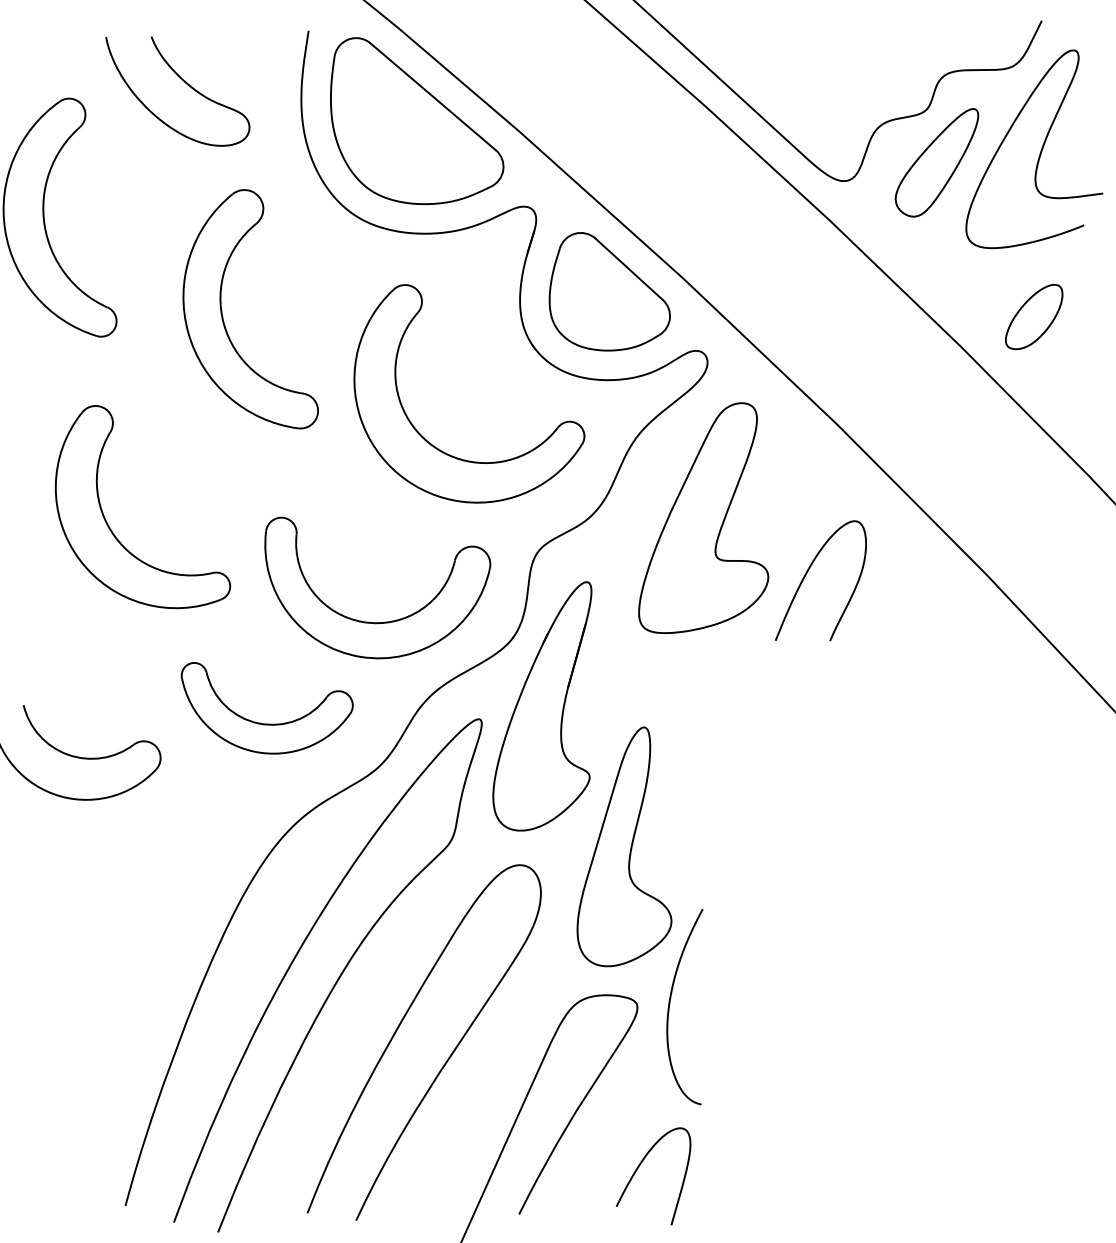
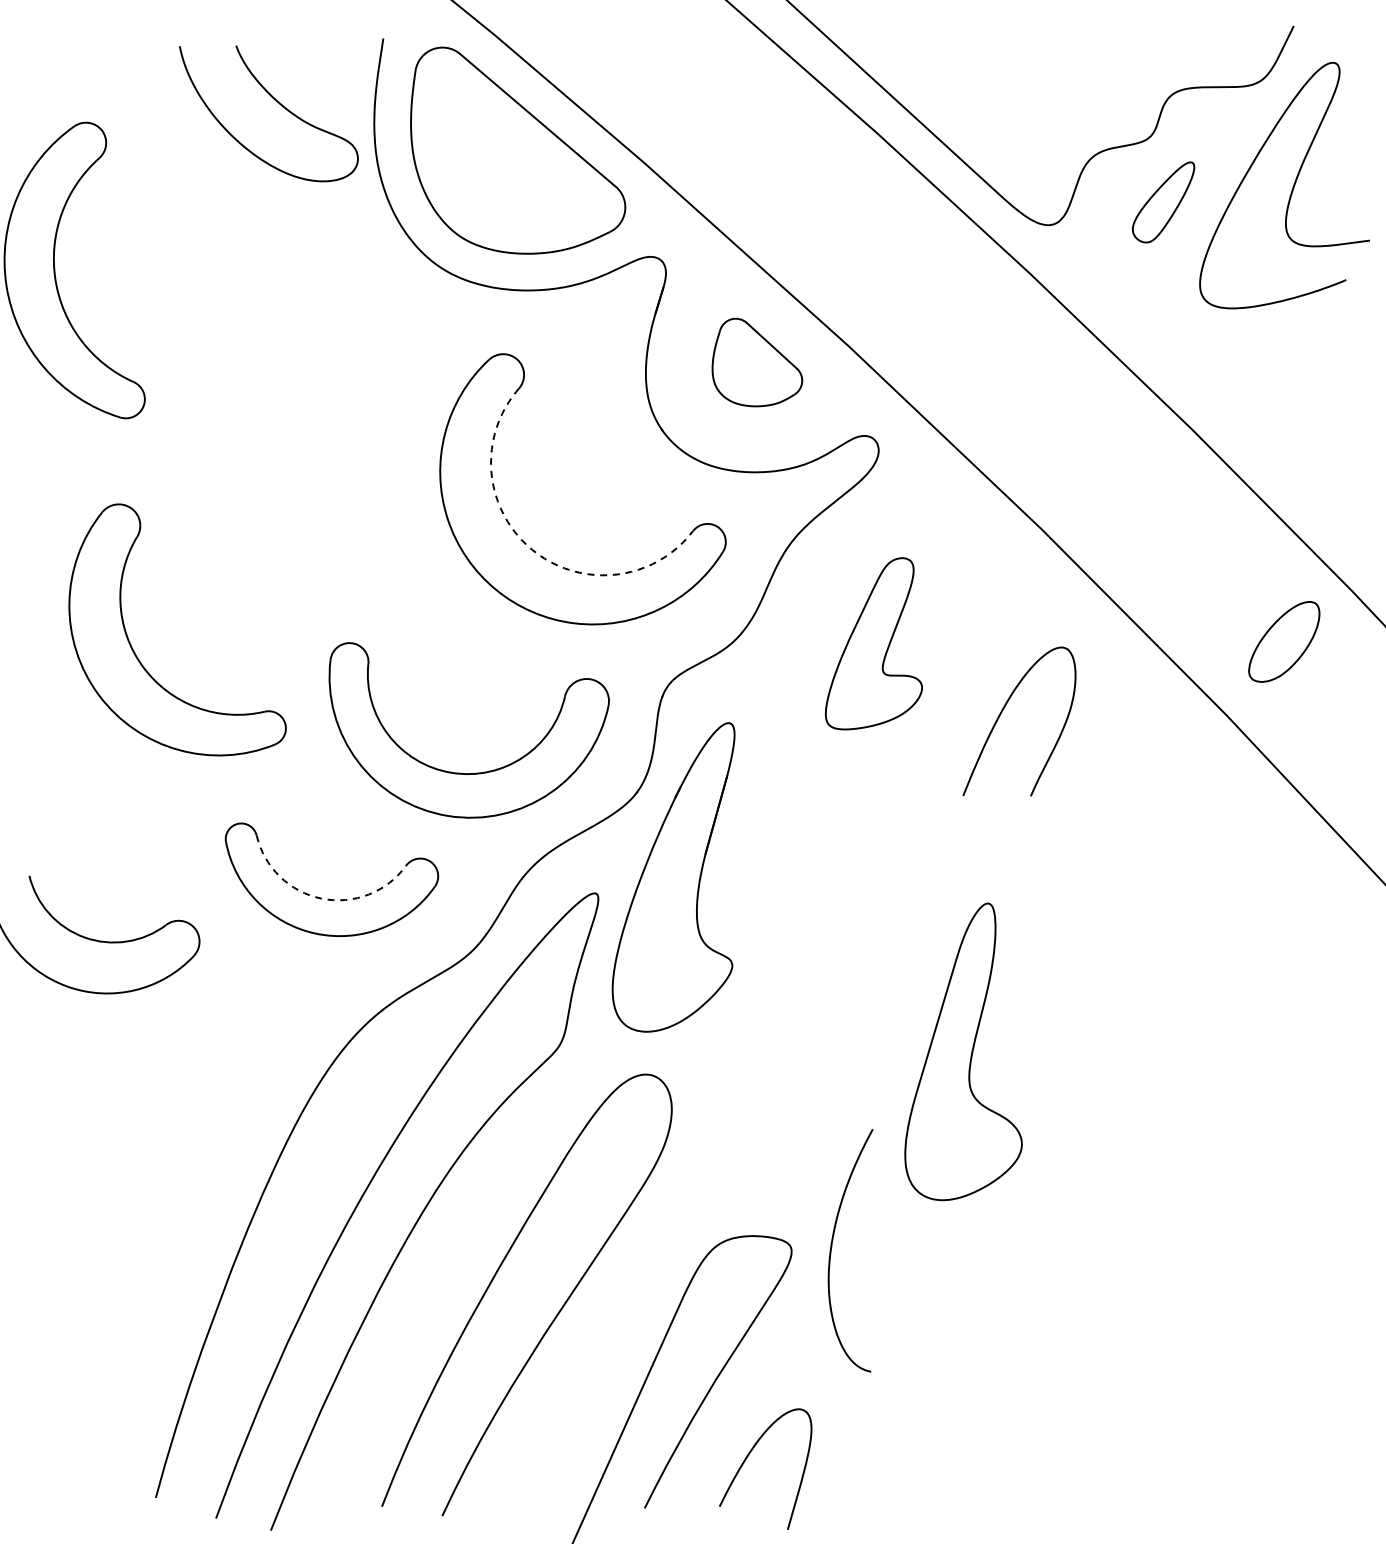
curve: (185, 83) -> (278, 103), moved
part: (936, 162) -> (1163, 202), size x0.6
part: (609, 291) -> (757, 362), size x0.6
part: (222, 312) -> (276, 388), removed
part: (1034, 316) -> (1284, 641), moved
arc: (428, 442) -> (532, 549), solid -> dashed
part: (703, 518) -> (873, 643), size x0.6
arc: (258, 723) -> (321, 898), solid -> dashed
part: (624, 846) -> (963, 1051), moved
curve: (638, 1167) -> (747, 1458), moved

